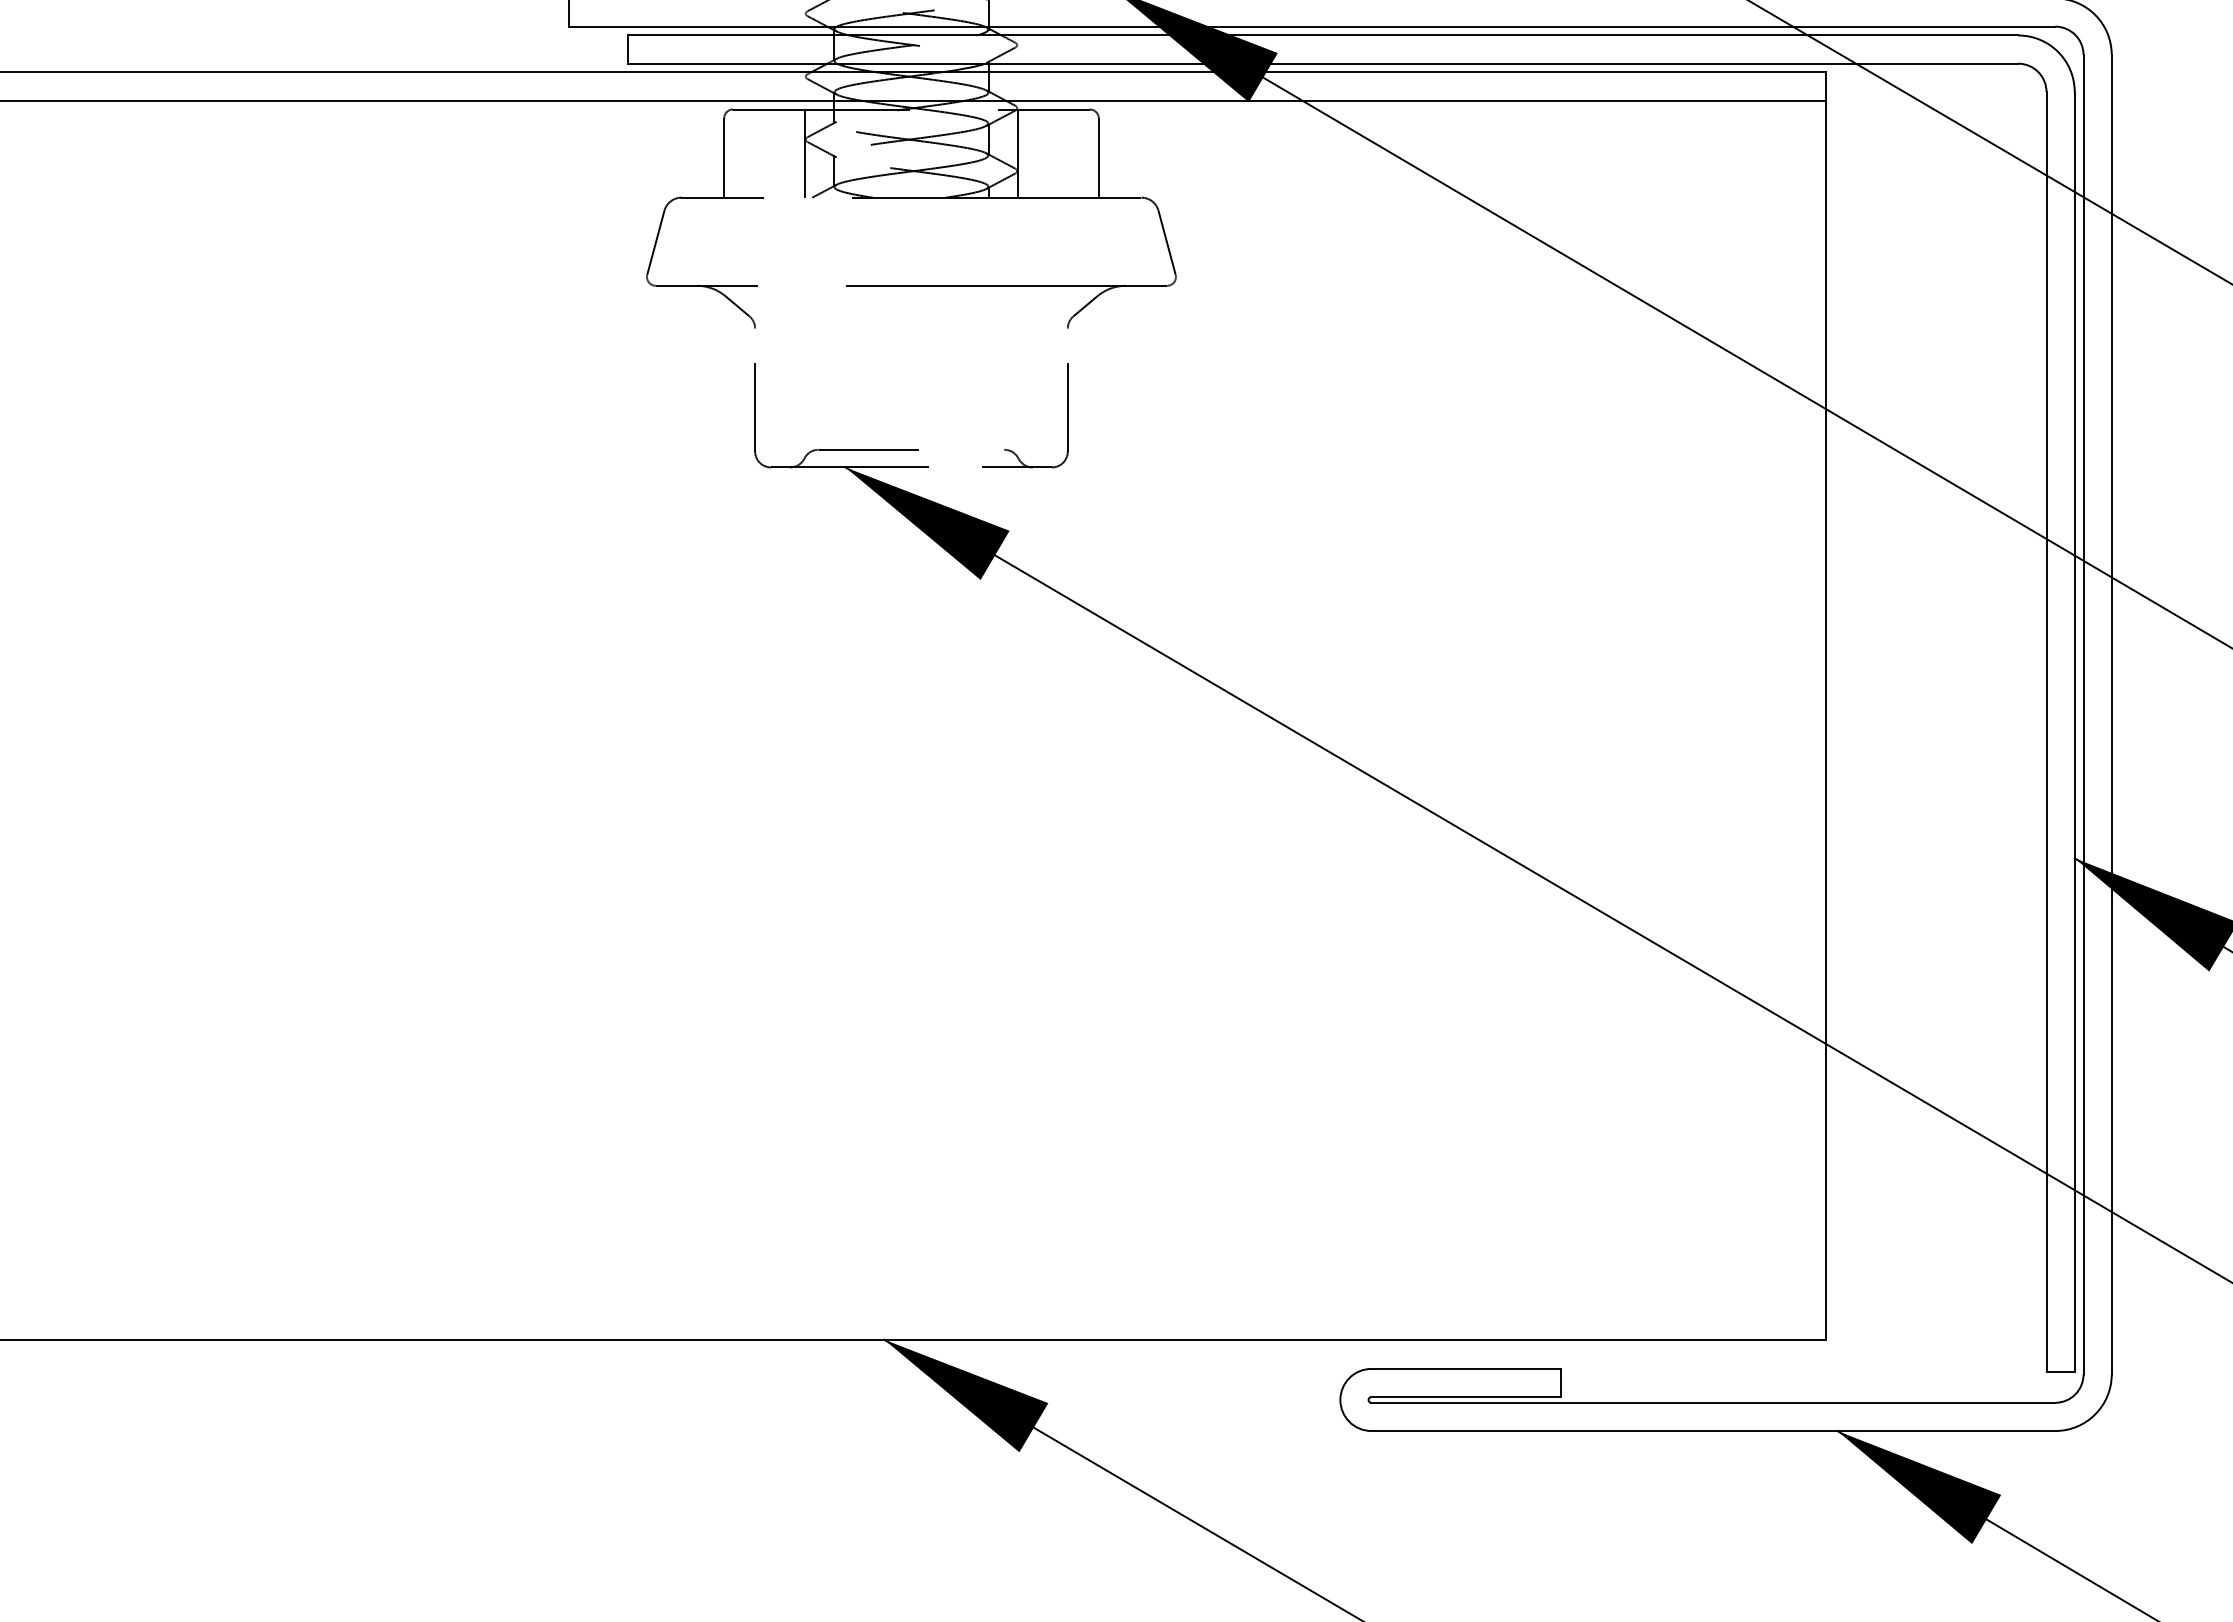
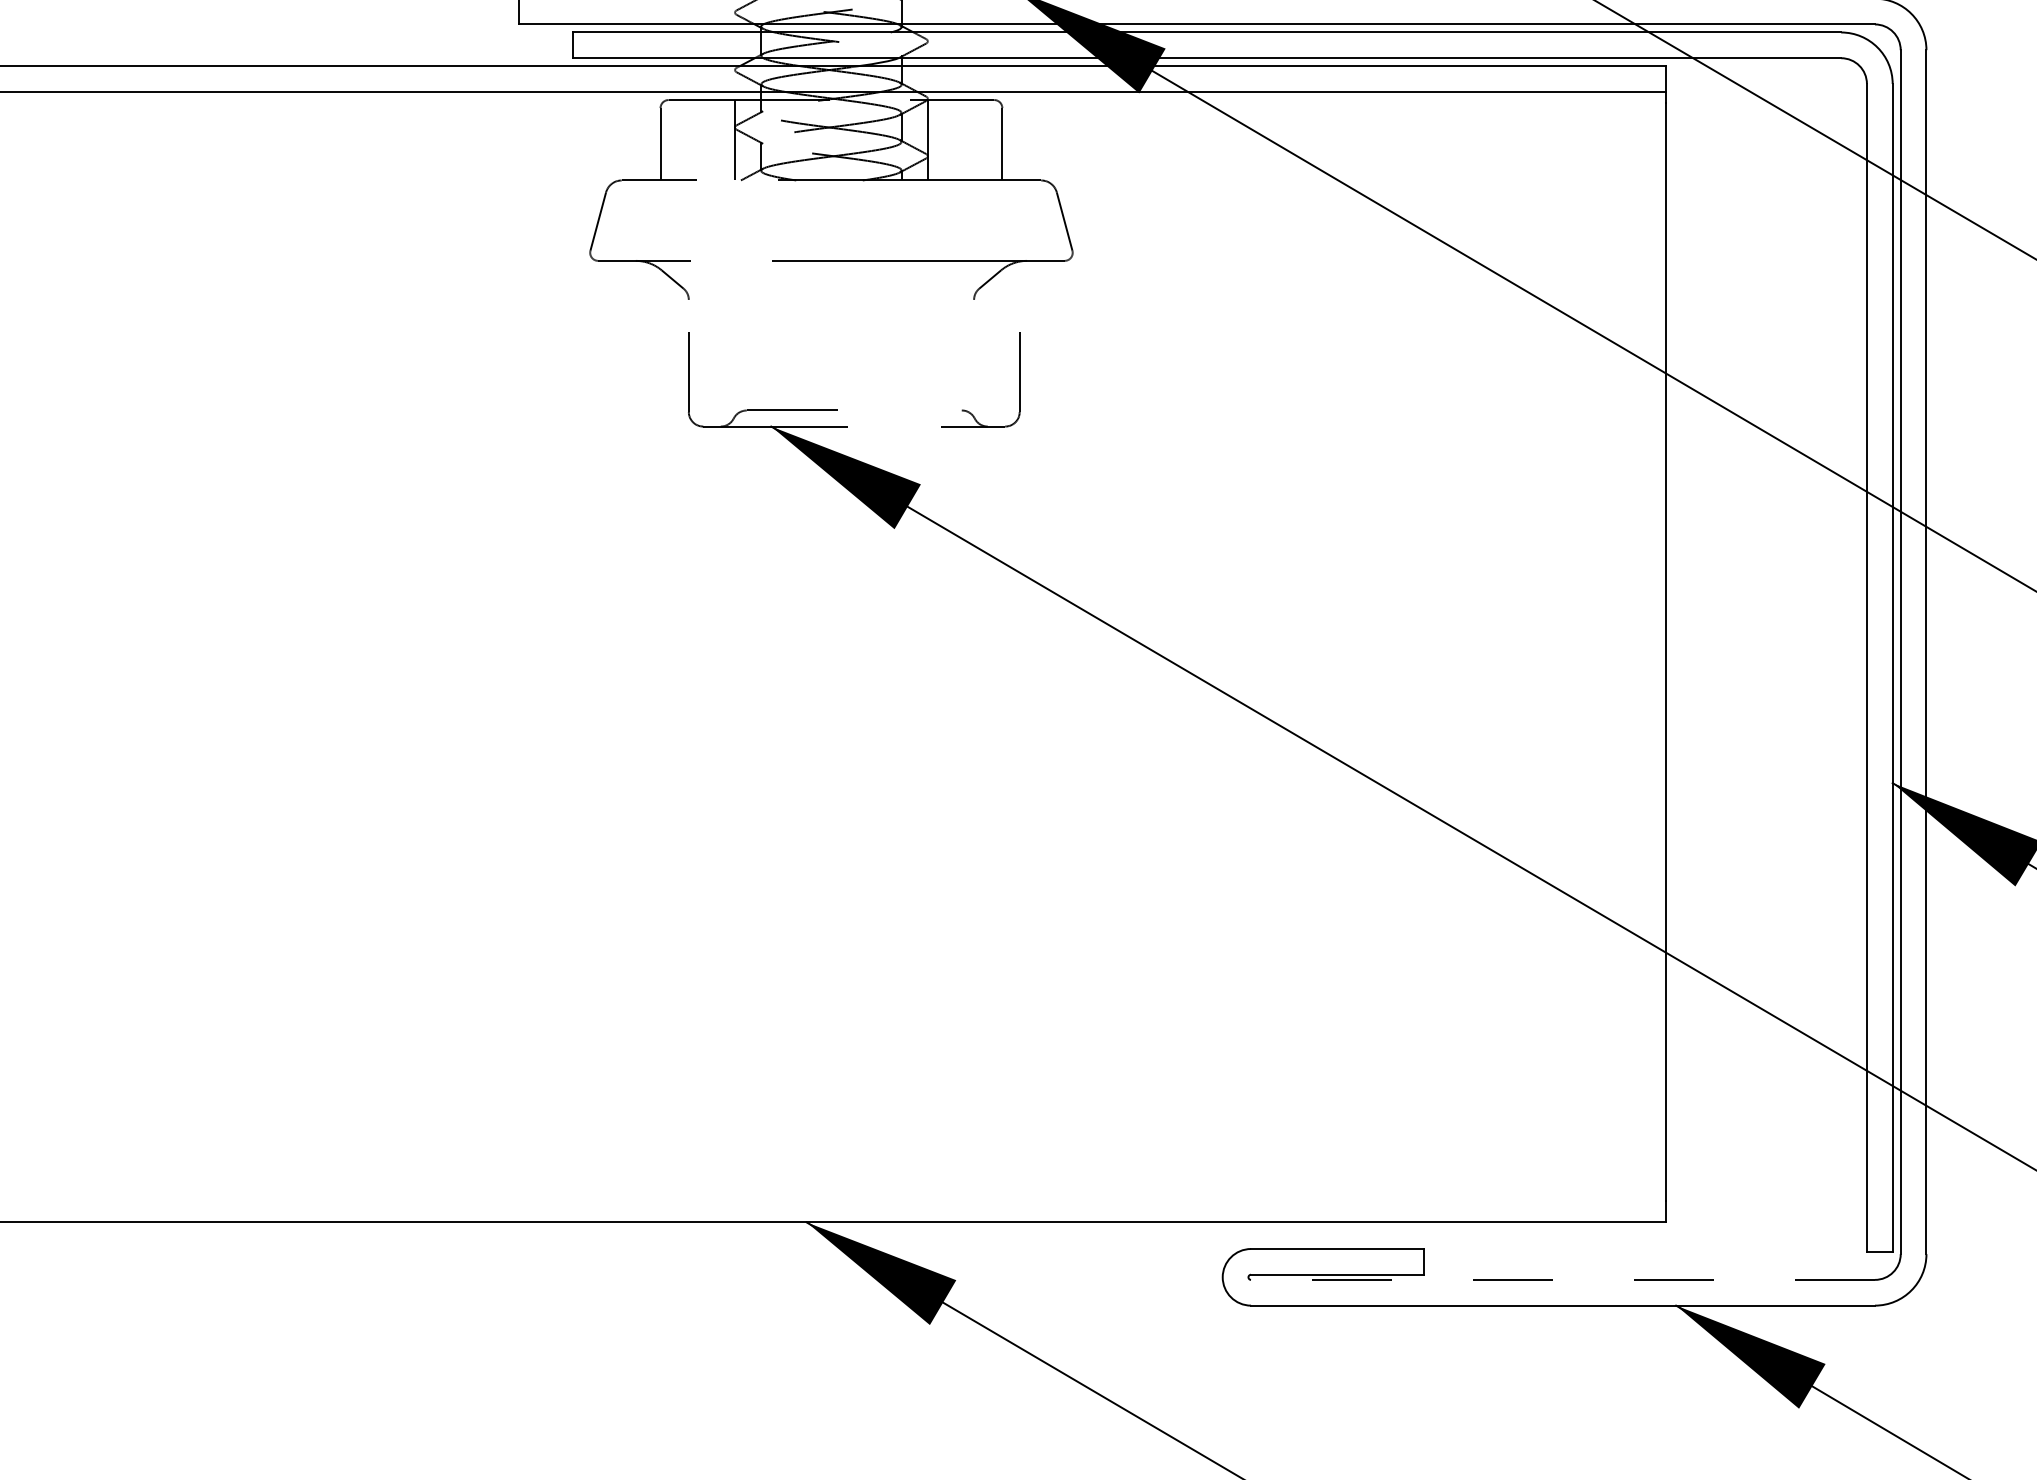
part: (1009, 449) -> (966, 410), moved
line: (1713, 1402) -> (1563, 1279), solid -> dashed

